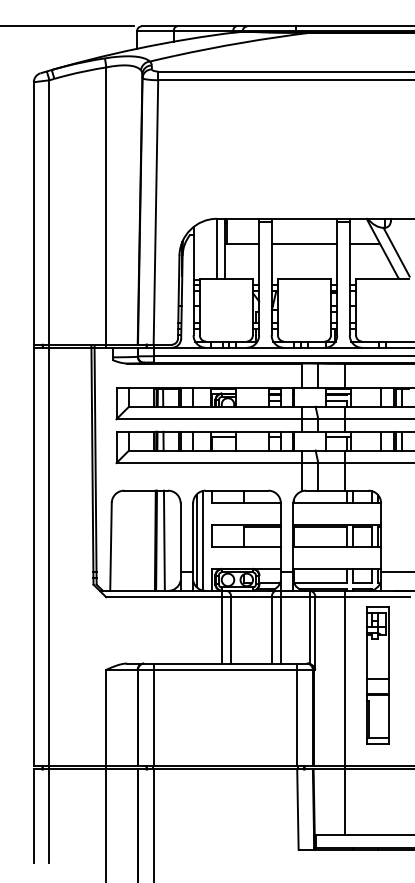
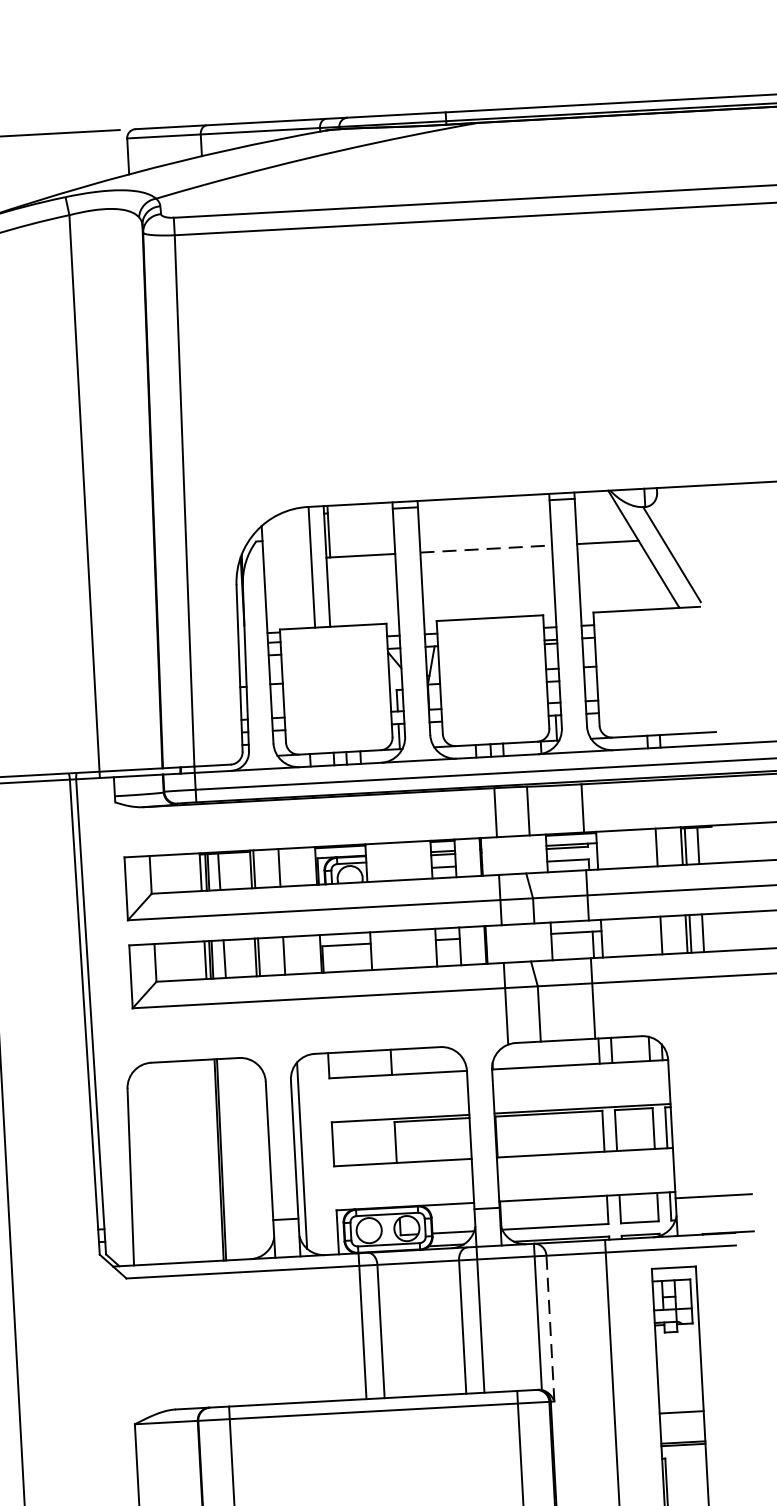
line: (304, 244) -> (486, 549), solid -> dashed
line: (163, 540) -> (235, 1158), removed
line: (202, 540) -> (313, 1154), removed
line: (315, 633) -> (550, 1328), solid -> dashed

